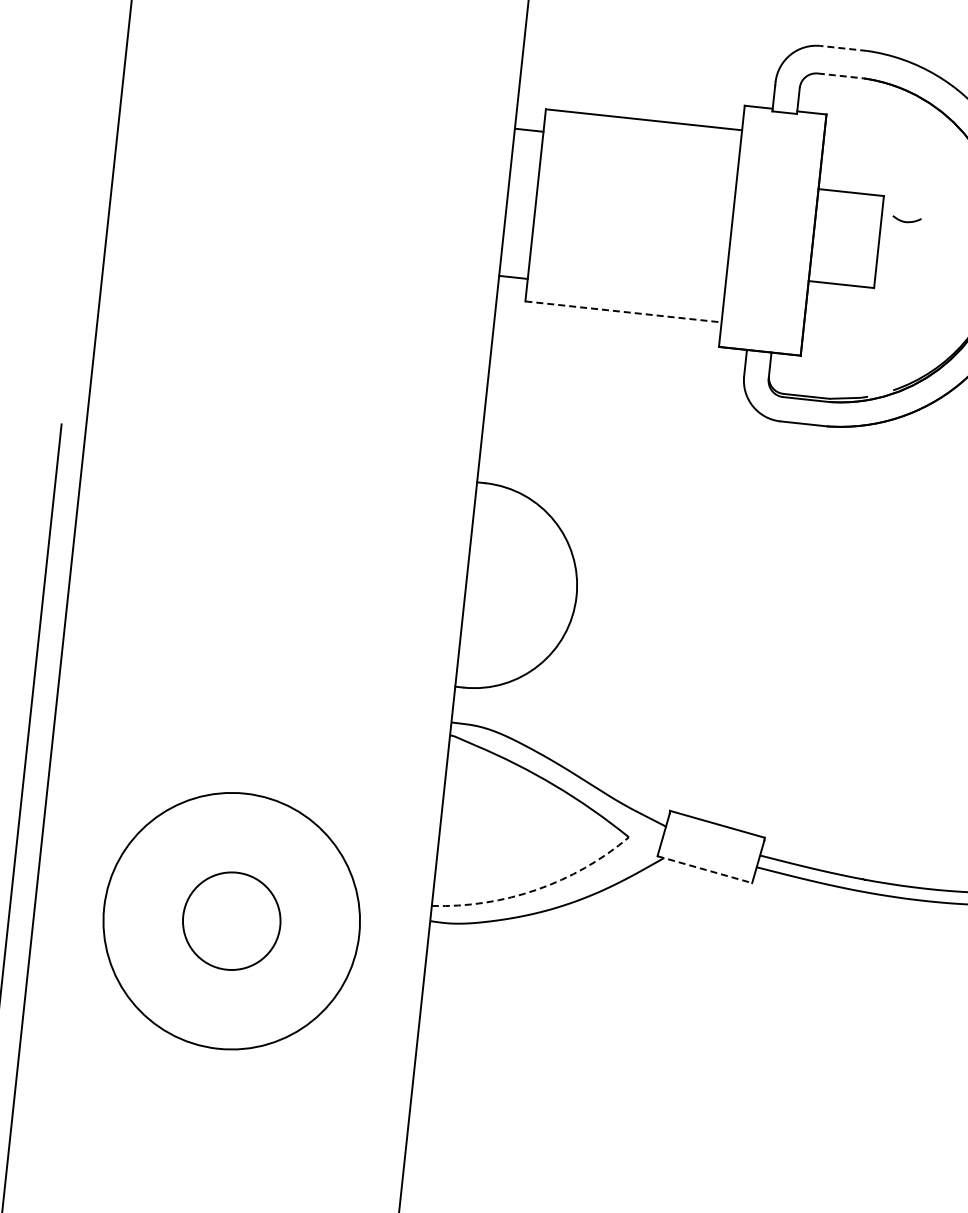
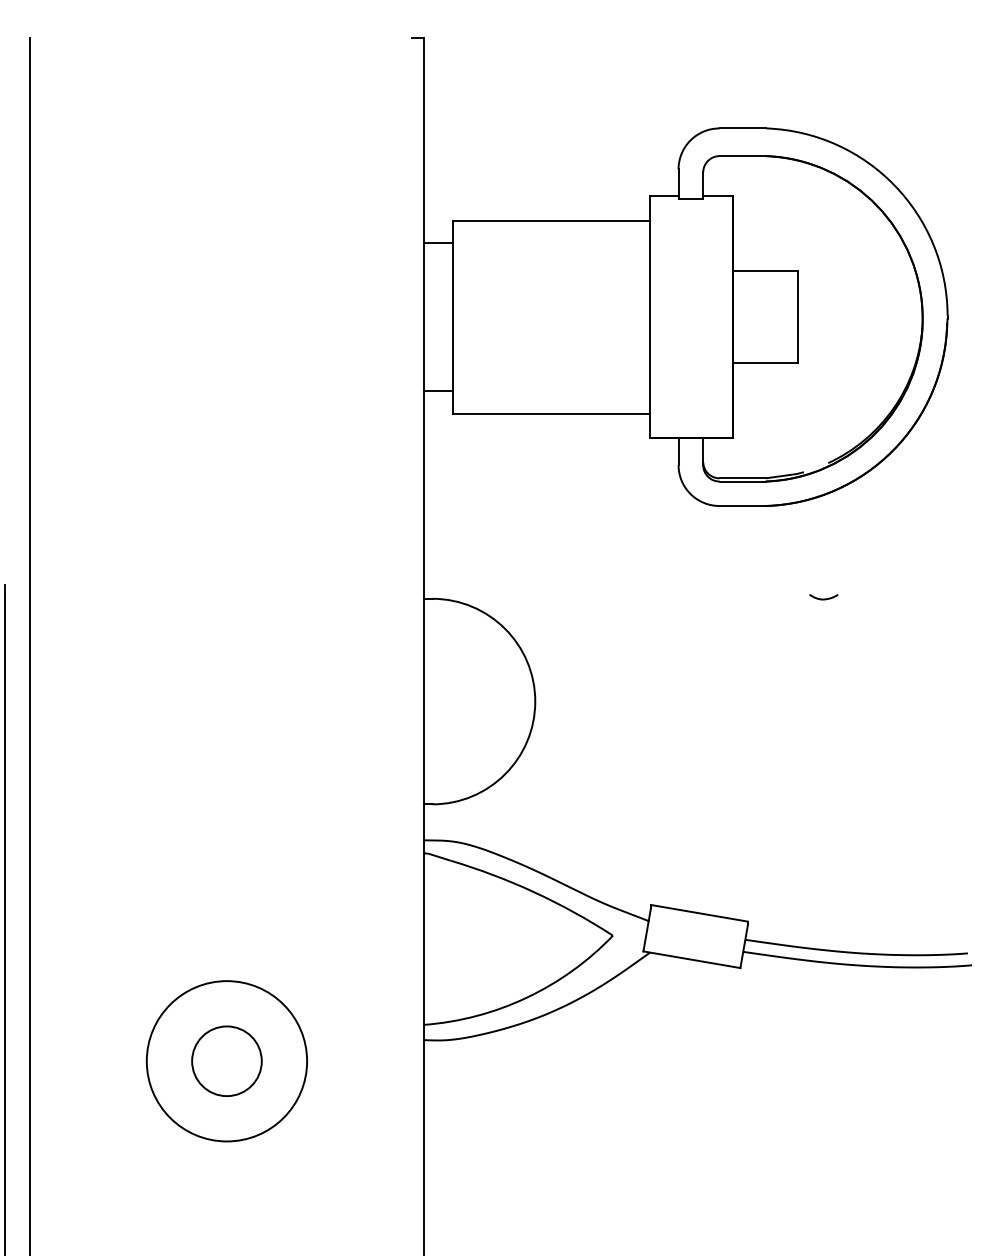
line: (843, 48) -> (742, 128), dashed -> solid
line: (841, 76) -> (743, 156), dashed -> solid
curve: (906, 221) -> (823, 598), moved
line: (623, 311) -> (551, 413), dashed -> solid
line: (705, 869) -> (692, 959), dashed -> solid
arc: (536, 889) -> (526, 997), dashed -> solid
circle: (231, 921) -> (226, 1061), size x0.62
circle: (231, 921) -> (226, 1061), size x0.71

